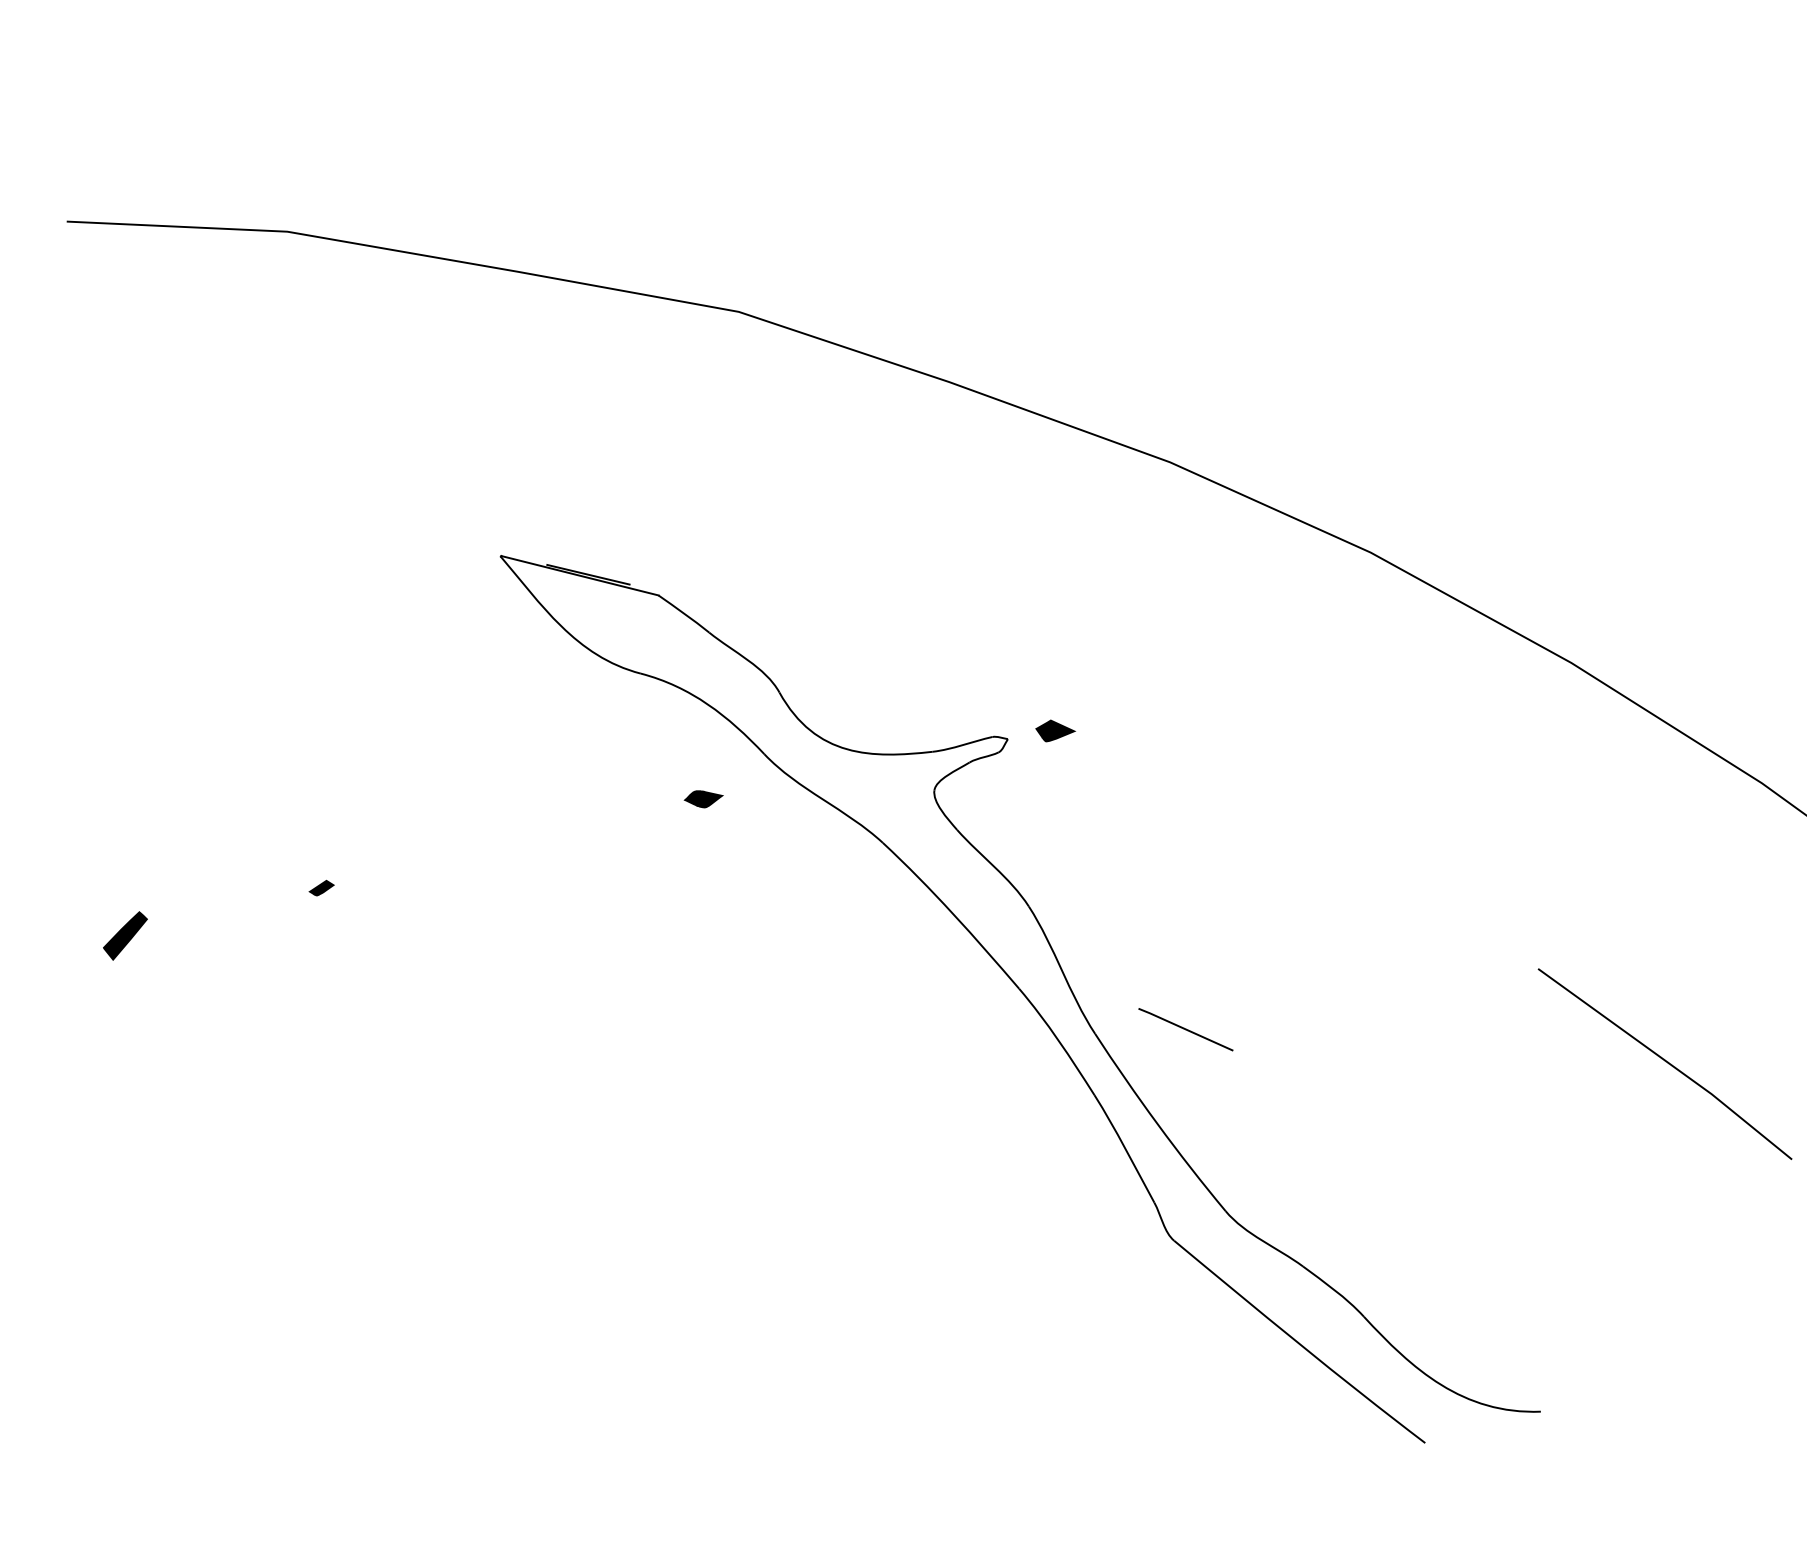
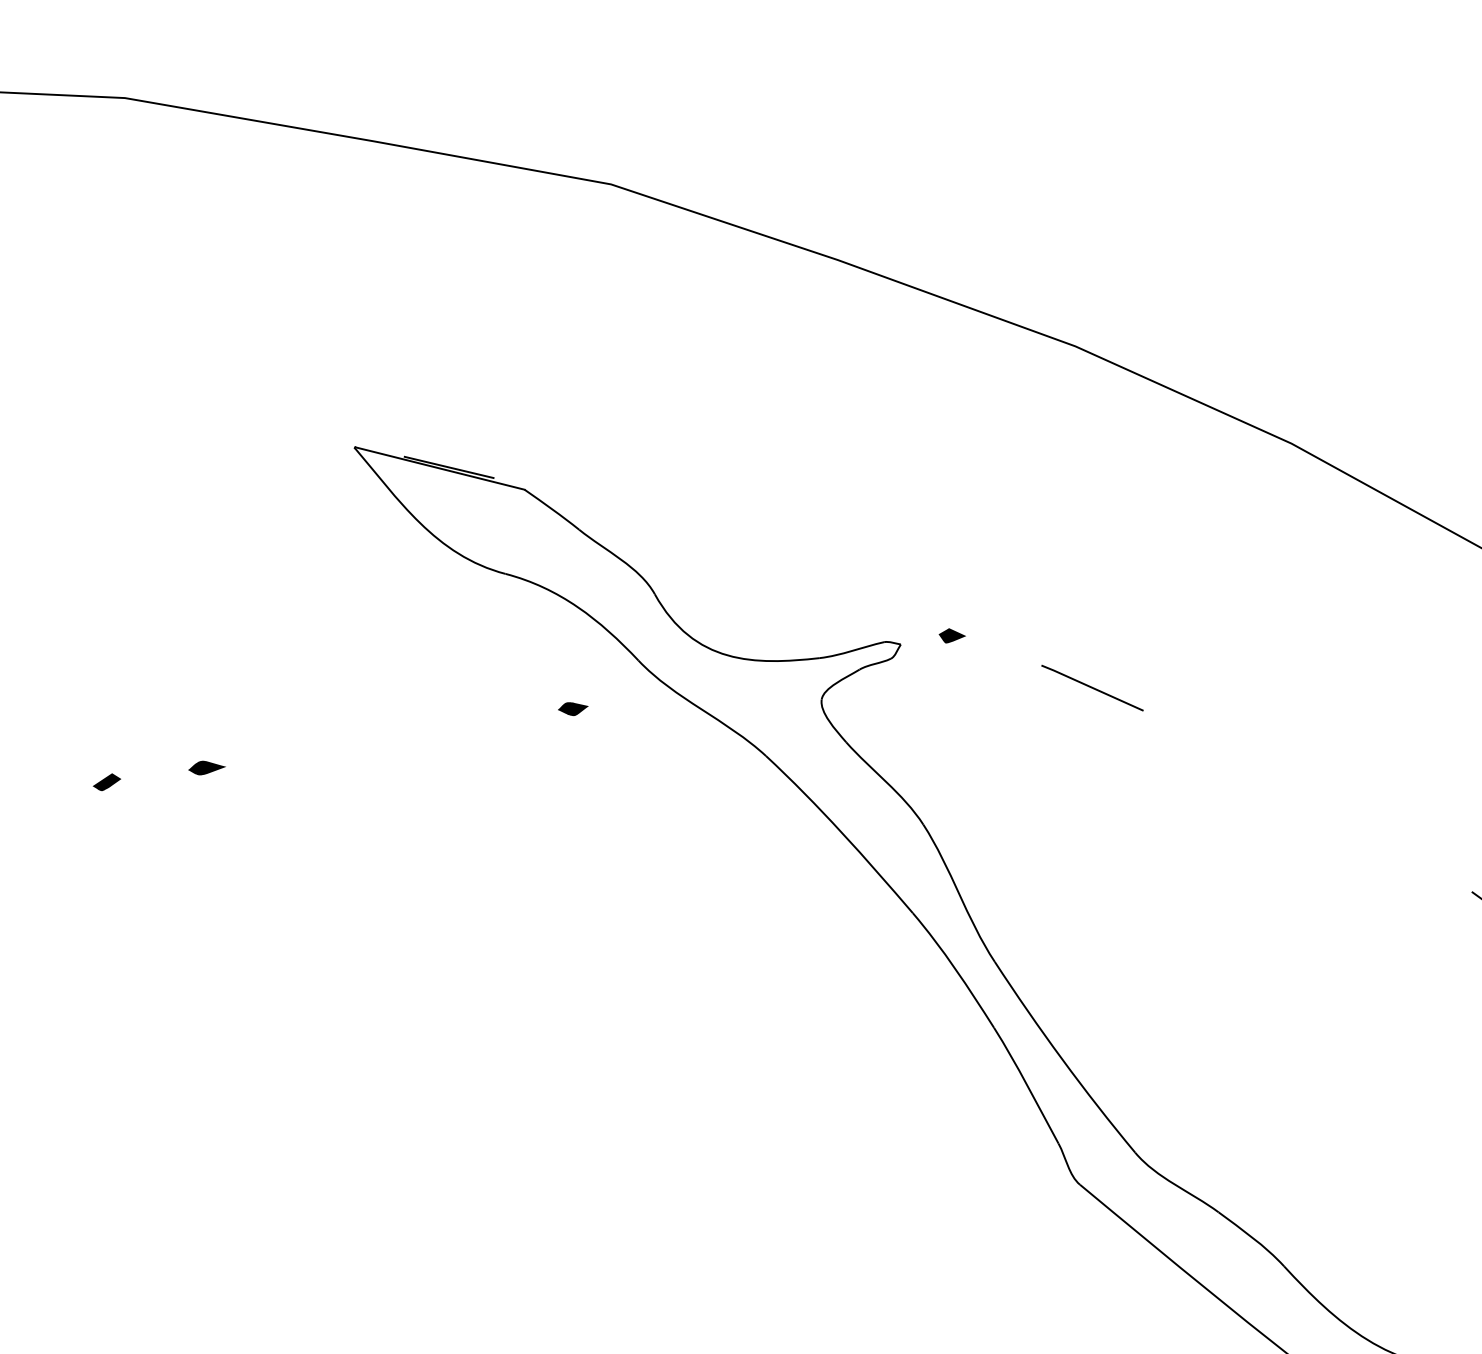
part: (1055, 731) -> (952, 636), size x0.62
part: (703, 798) -> (573, 708), size x0.71
fill: (363, 853) -> (206, 767), added
part: (321, 887) -> (106, 781), moved
line: (1185, 1029) -> (1092, 687), moved

